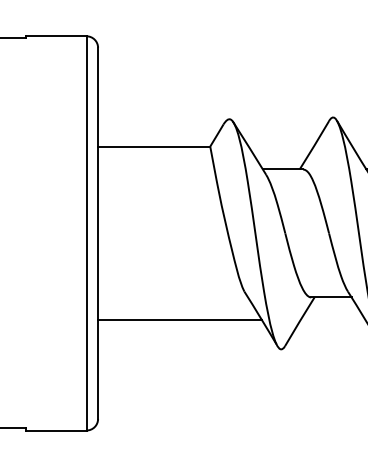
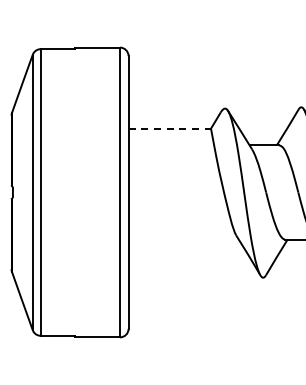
line: (155, 146) -> (170, 128), solid -> dashed
line: (179, 320) -> (188, 256), removed

